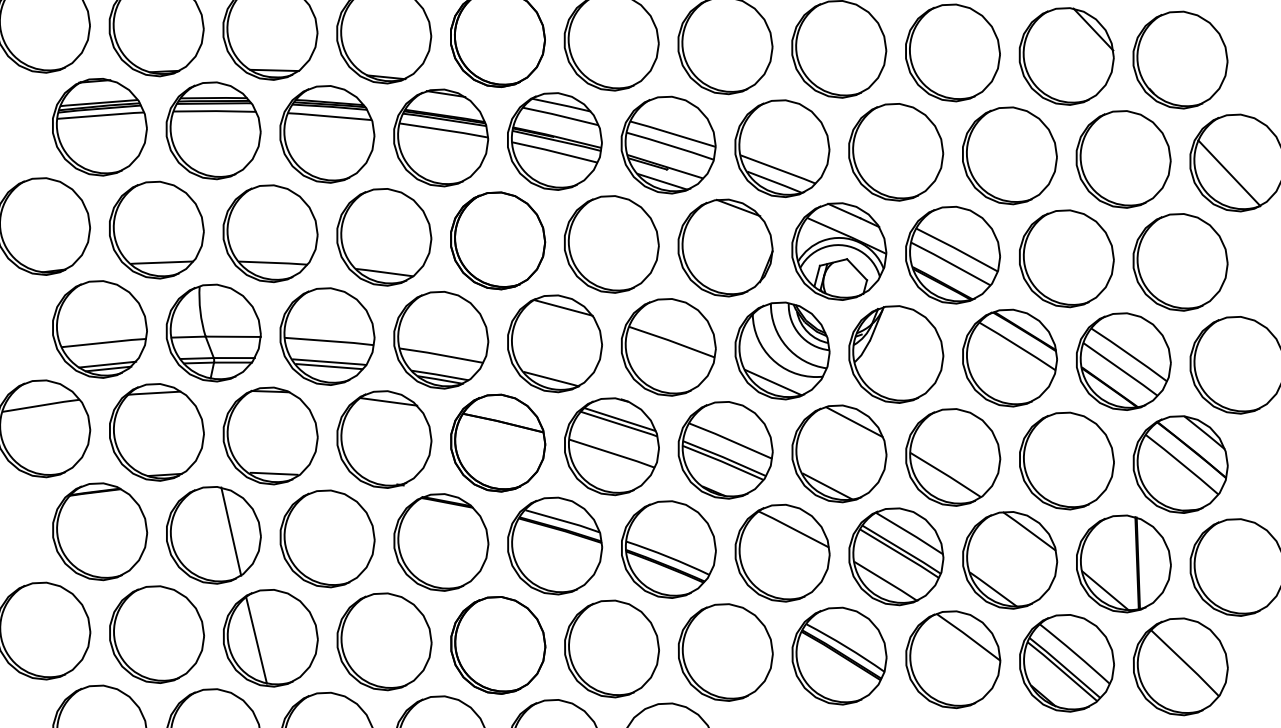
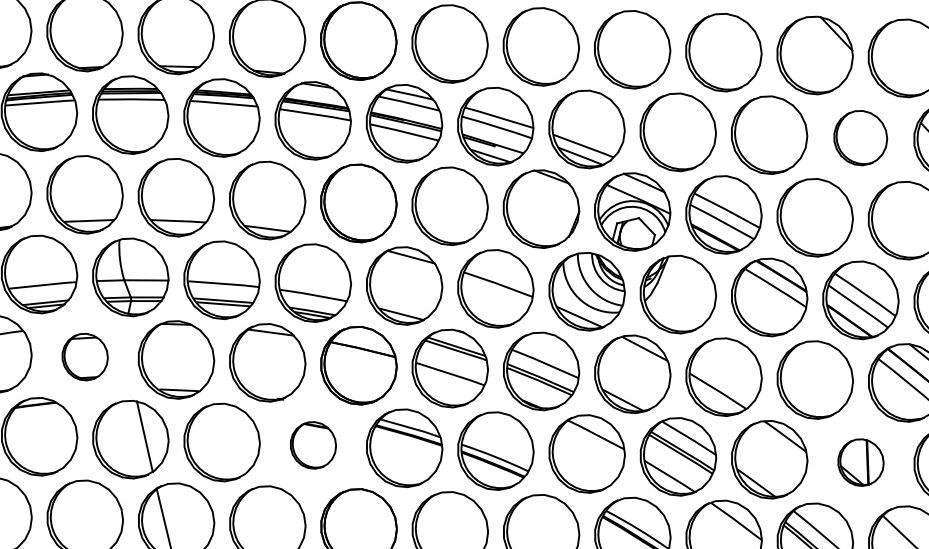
part: (1123, 159) -> (860, 138), size x0.7
part: (156, 432) -> (84, 357), size x0.6
part: (441, 542) -> (313, 445), size x0.6
part: (1123, 563) -> (860, 462), size x0.6

